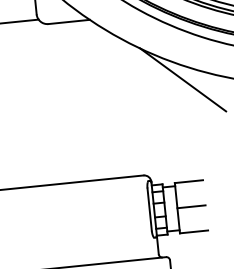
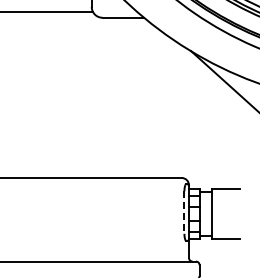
line: (191, 207) -> (226, 214), removed
line: (149, 210) -> (184, 213), solid -> dashed

